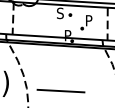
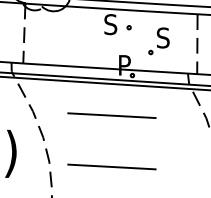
text: (88, 20) -> (162, 37), P -> S
line: (60, 62) -> (110, 114), added

